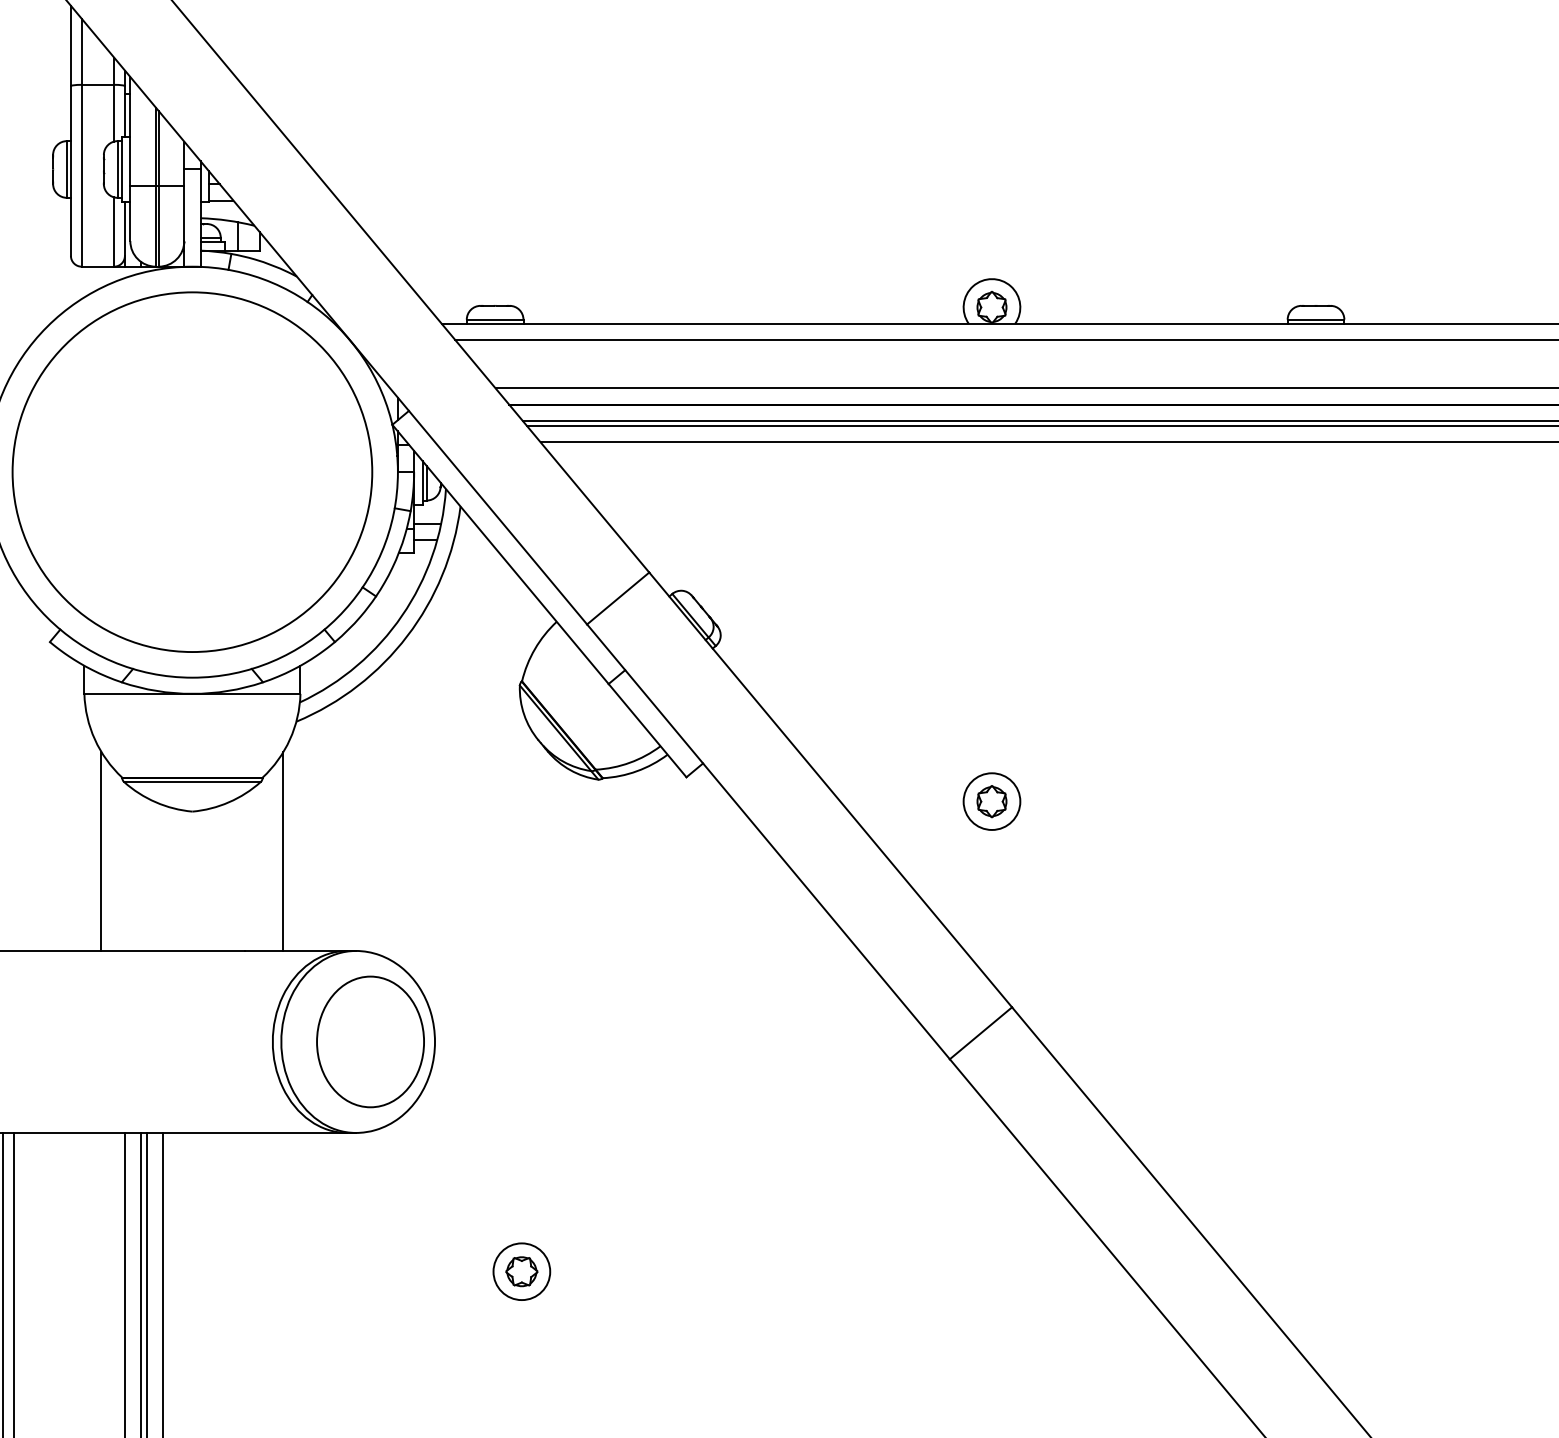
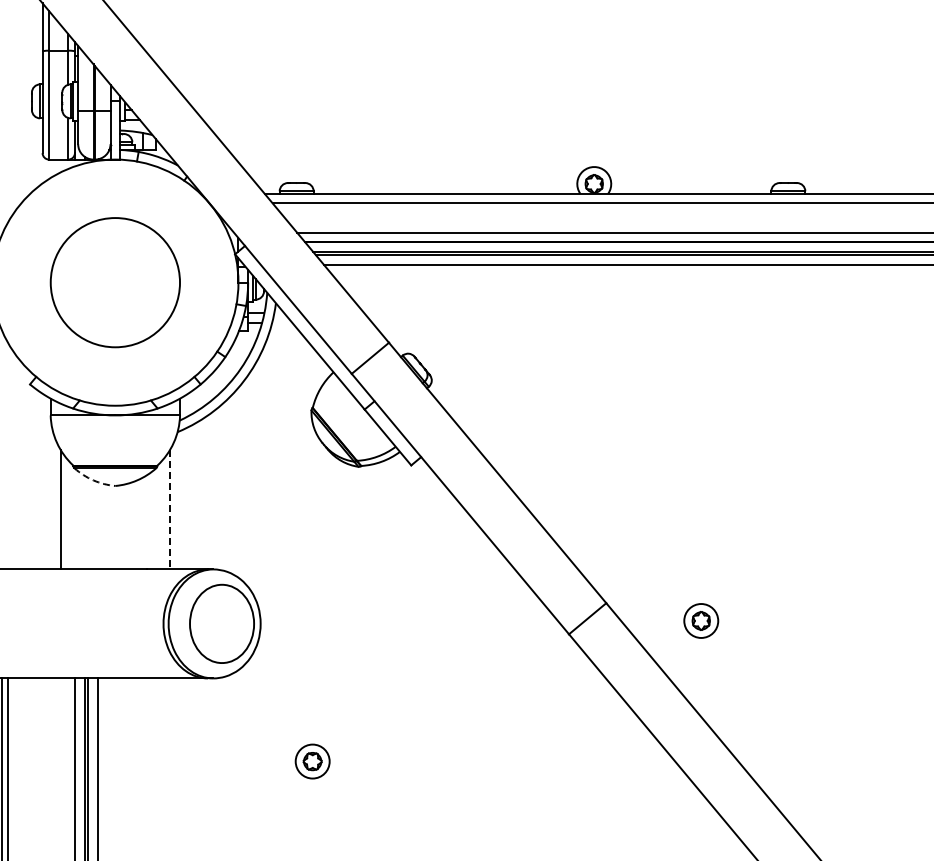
circle: (192, 471) -> (115, 282), size x0.6
part: (992, 800) -> (701, 620), moved
arc: (155, 802) -> (93, 480), solid -> dashed
line: (282, 850) -> (169, 509), solid -> dashed

